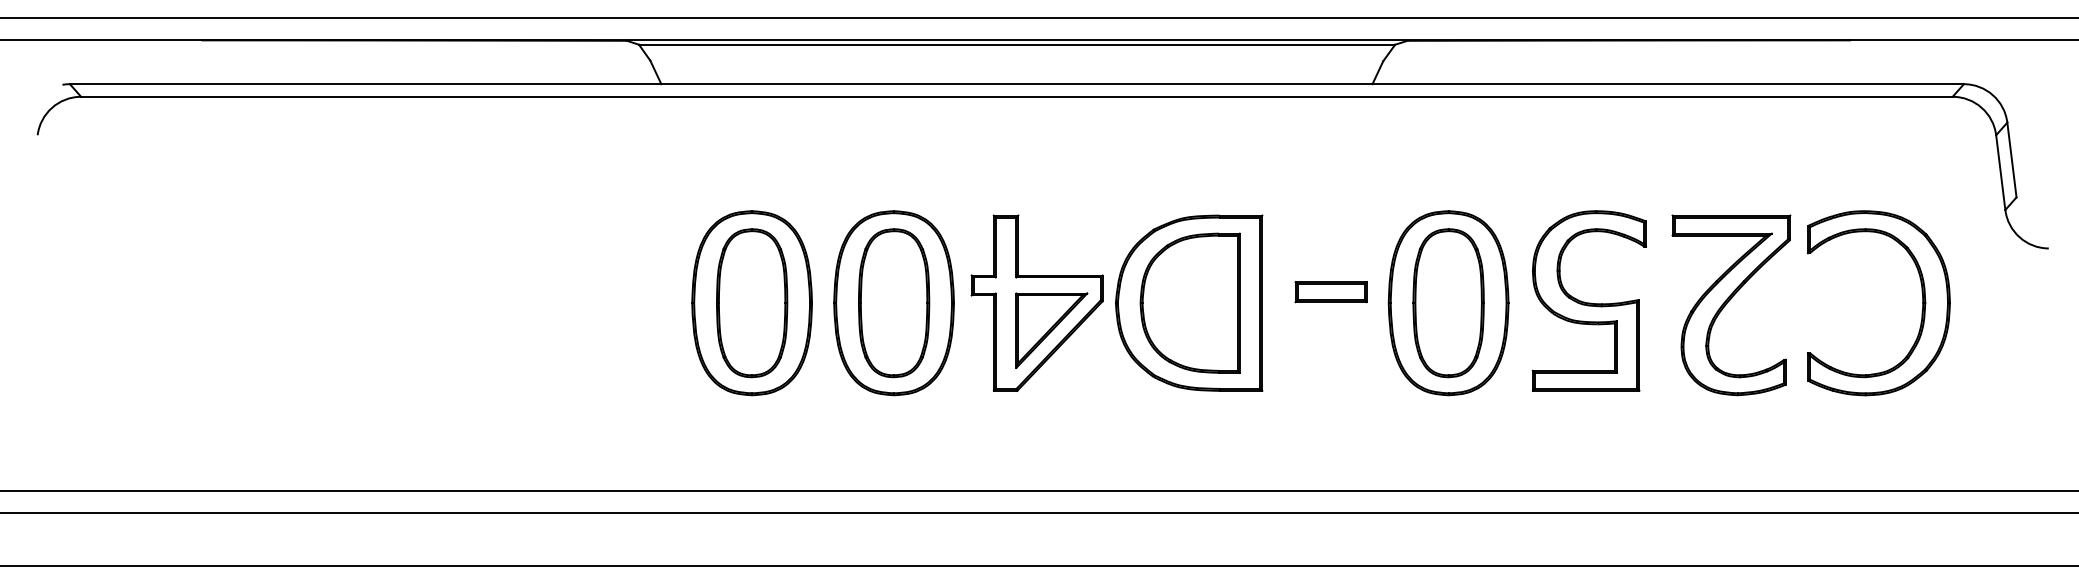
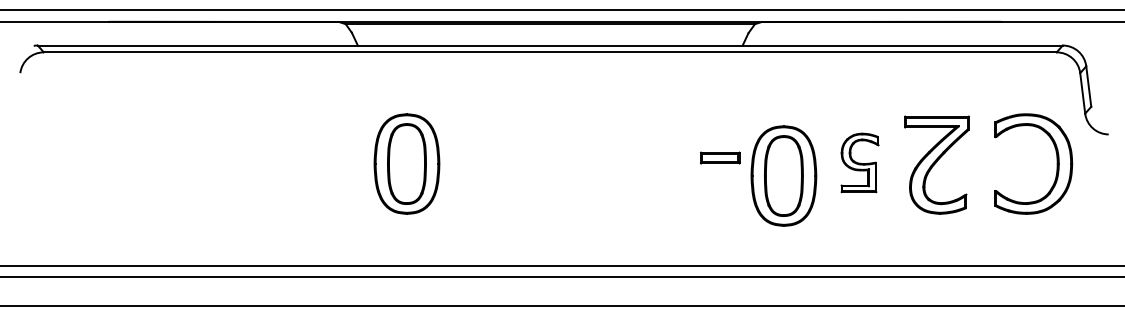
part: (1588, 300) -> (859, 162), size x0.6
part: (1048, 302) -> (567, 163), removed
part: (1447, 302) -> (783, 175), moved
part: (1920, 302) -> (1056, 163), moved

